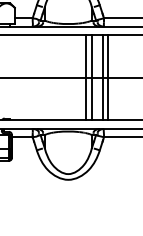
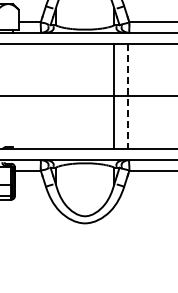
line: (86, 77) -> (107, 96), removed
line: (103, 77) -> (128, 96), solid -> dashed
line: (108, 77) -> (134, 96), removed

